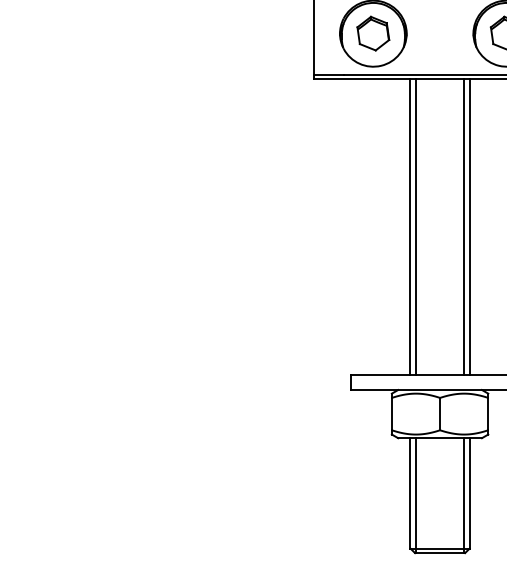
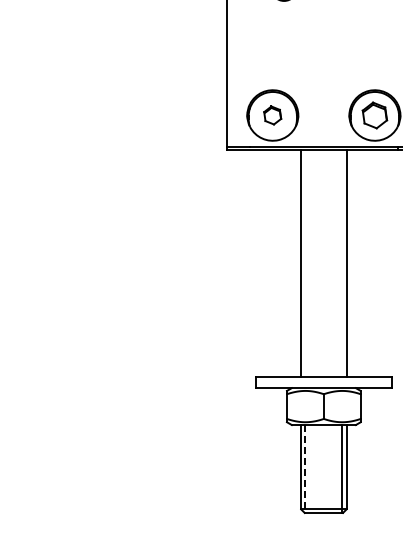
part: (372, 33) -> (272, 115), size x0.7
line: (416, 225) -> (305, 262), removed
line: (464, 225) -> (342, 262), removed
line: (416, 495) -> (305, 468), solid -> dashed

